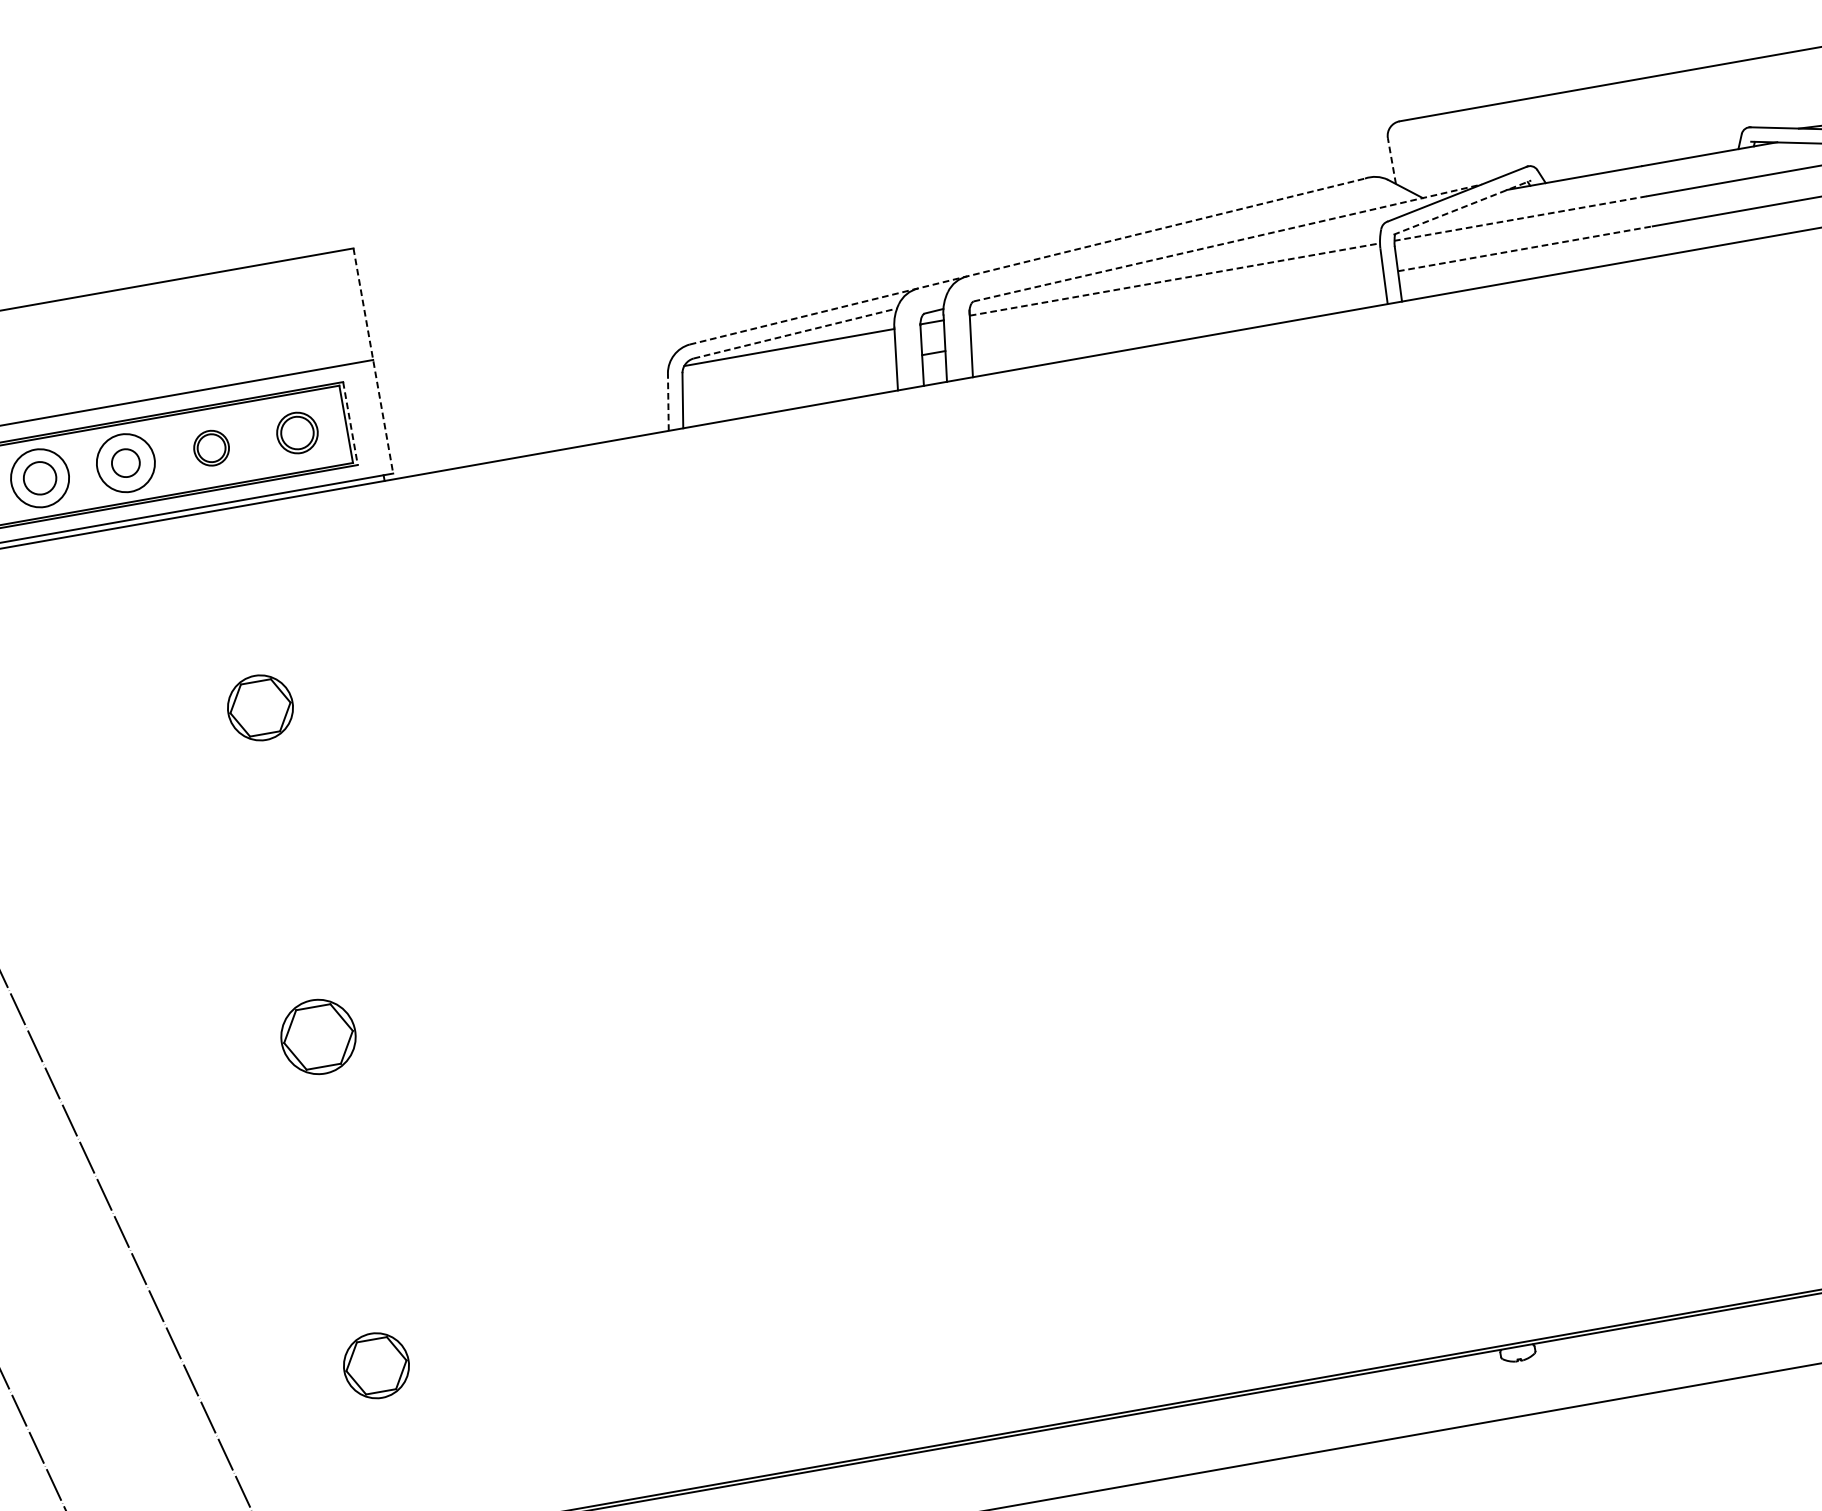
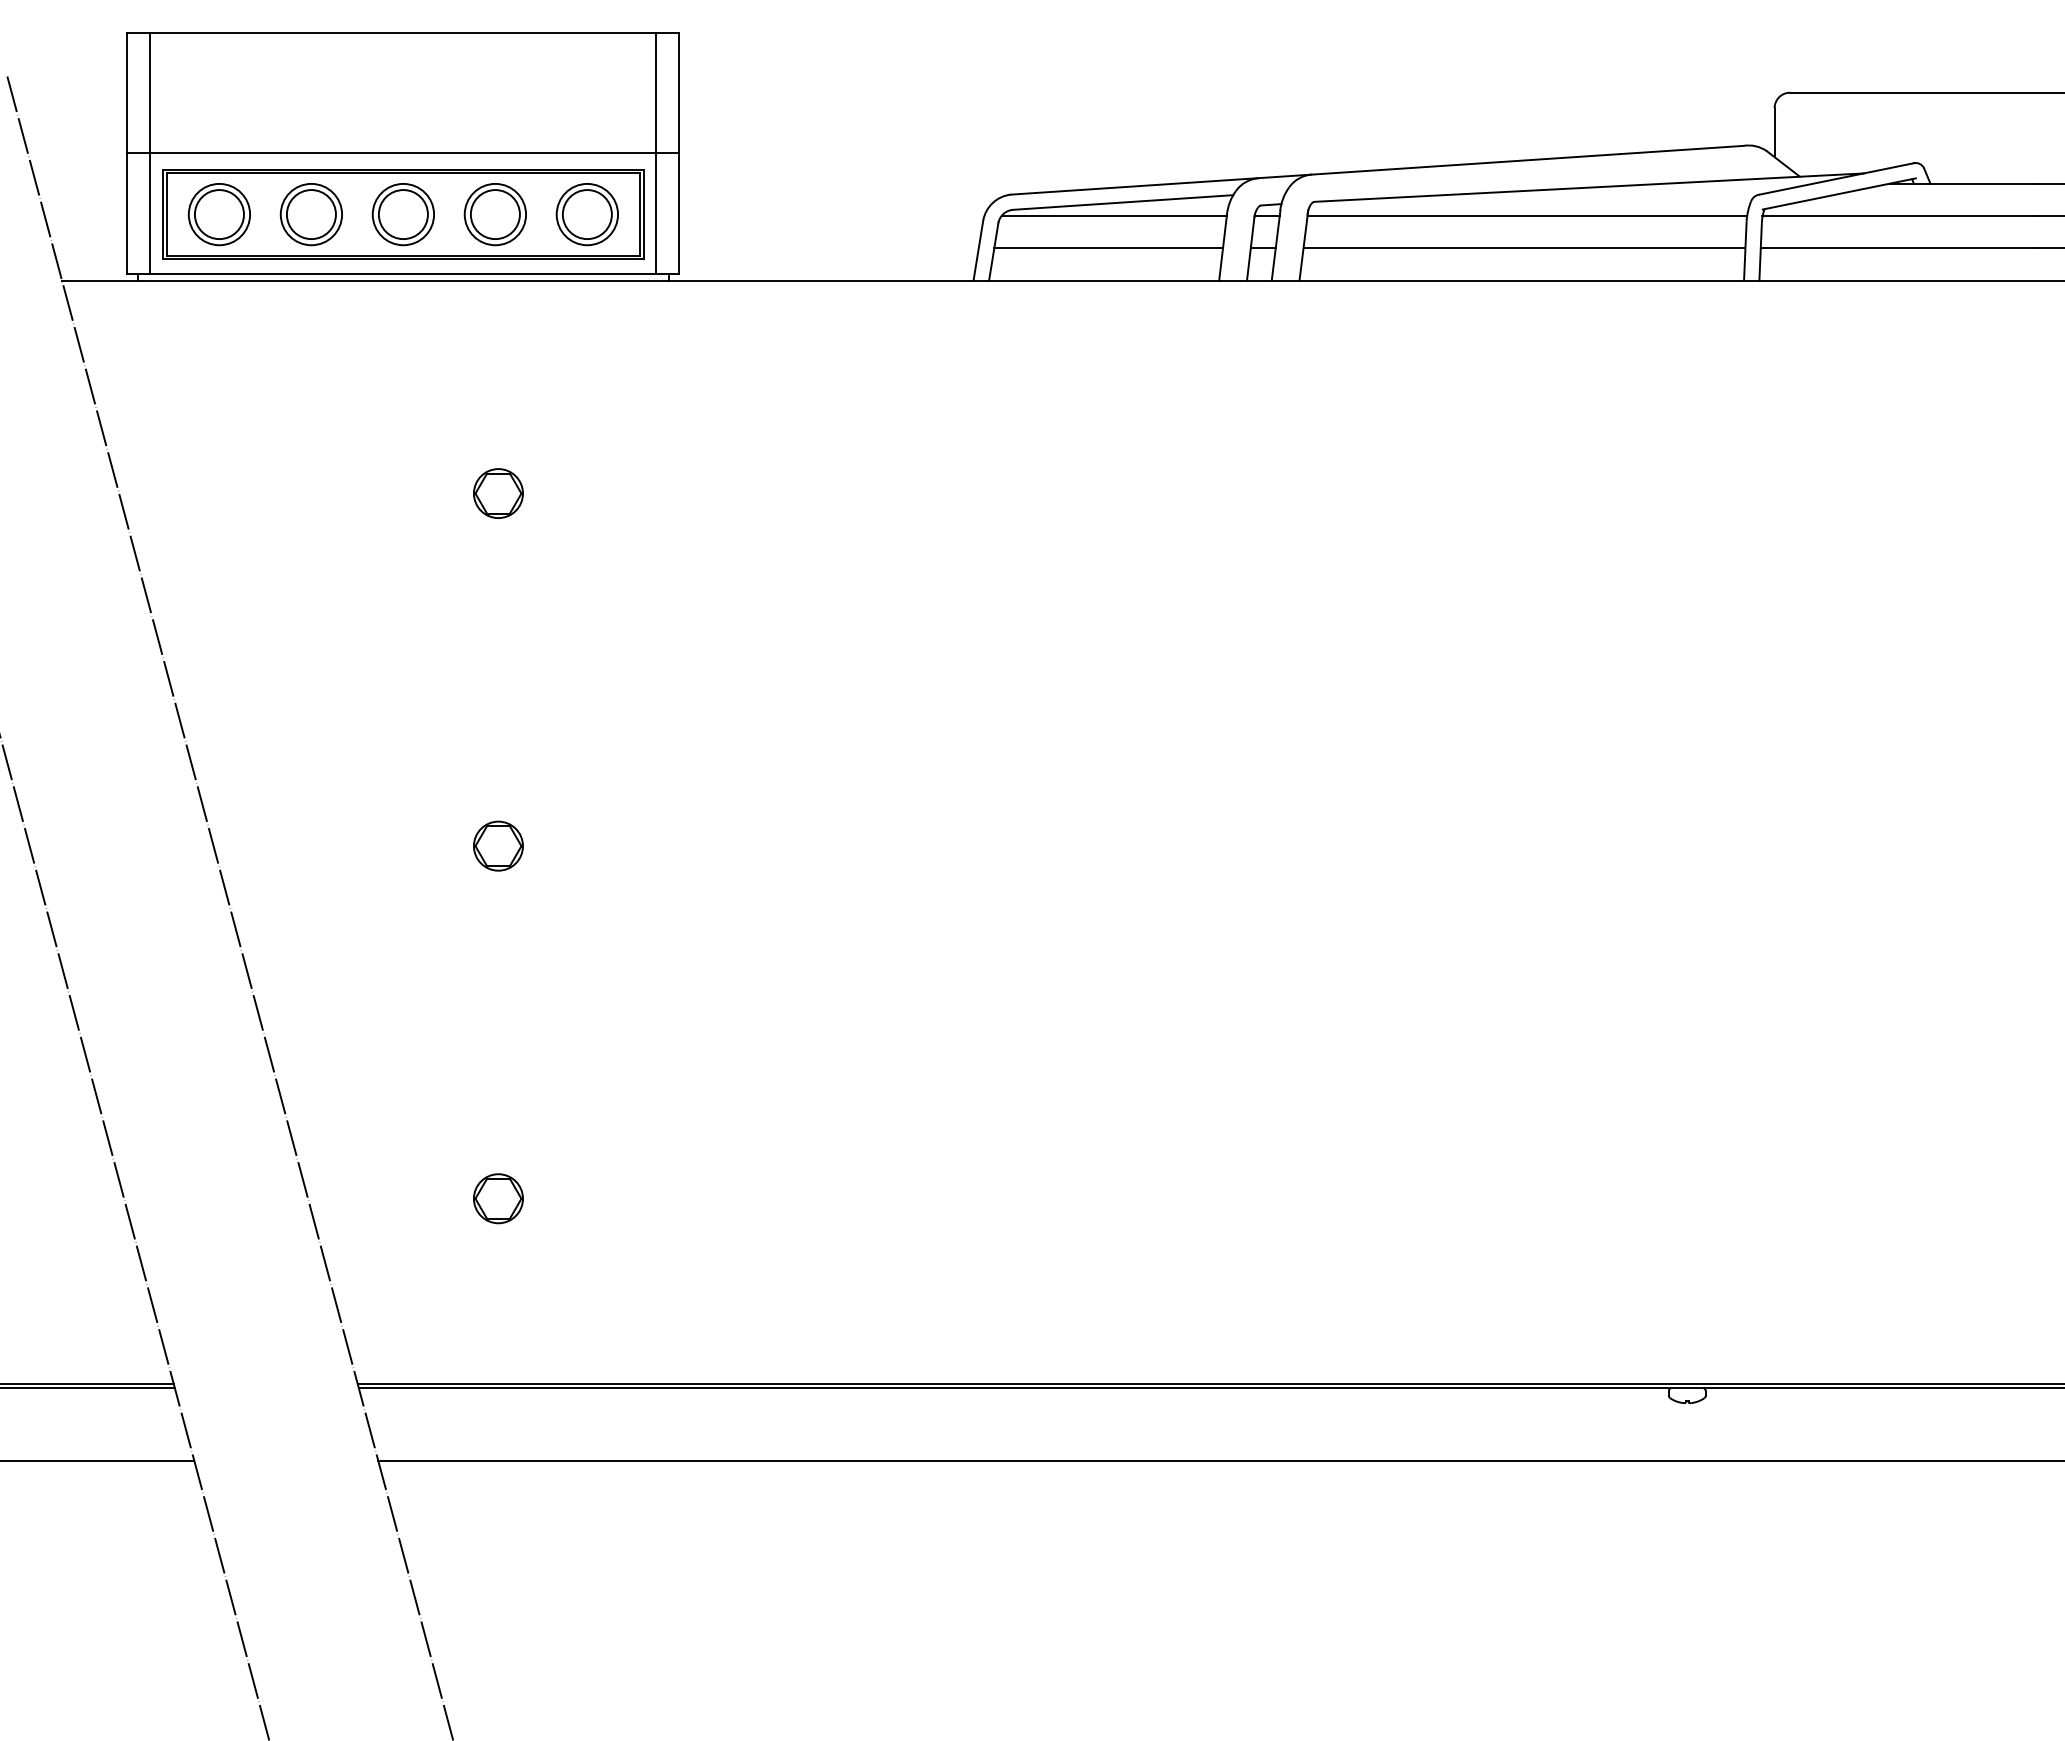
line: (1391, 160) -> (1774, 132), dashed -> solid
line: (1462, 207) -> (1839, 193), dashed -> solid
line: (1520, 218) -> (1897, 215), dashed -> solid
line: (1228, 242) -> (1589, 187), dashed -> solid
line: (1525, 249) -> (1897, 248), dashed -> solid
line: (1027, 261) -> (1377, 170), dashed -> solid
line: (1174, 279) -> (1527, 215), dashed -> solid
line: (1177, 310) -> (1524, 248), added
line: (795, 333) -> (1123, 202), dashed -> solid
line: (373, 360) -> (679, 153), dashed -> solid
line: (352, 364) -> (656, 153), added
line: (789, 378) -> (1108, 248), added
line: (668, 402) -> (978, 250), dashed -> solid
line: (351, 424) -> (644, 215), dashed -> solid
part: (296, 432) -> (586, 214), size x1.43
part: (210, 448) -> (494, 214), size x1.67
circle: (125, 463) -> (402, 214), size x1.67
circle: (39, 478) -> (310, 214), size x1.43
part: (260, 707) -> (498, 493), size x0.71
part: (318, 1036) -> (498, 845), size x0.62
part: (376, 1365) -> (498, 1198), size x0.71

